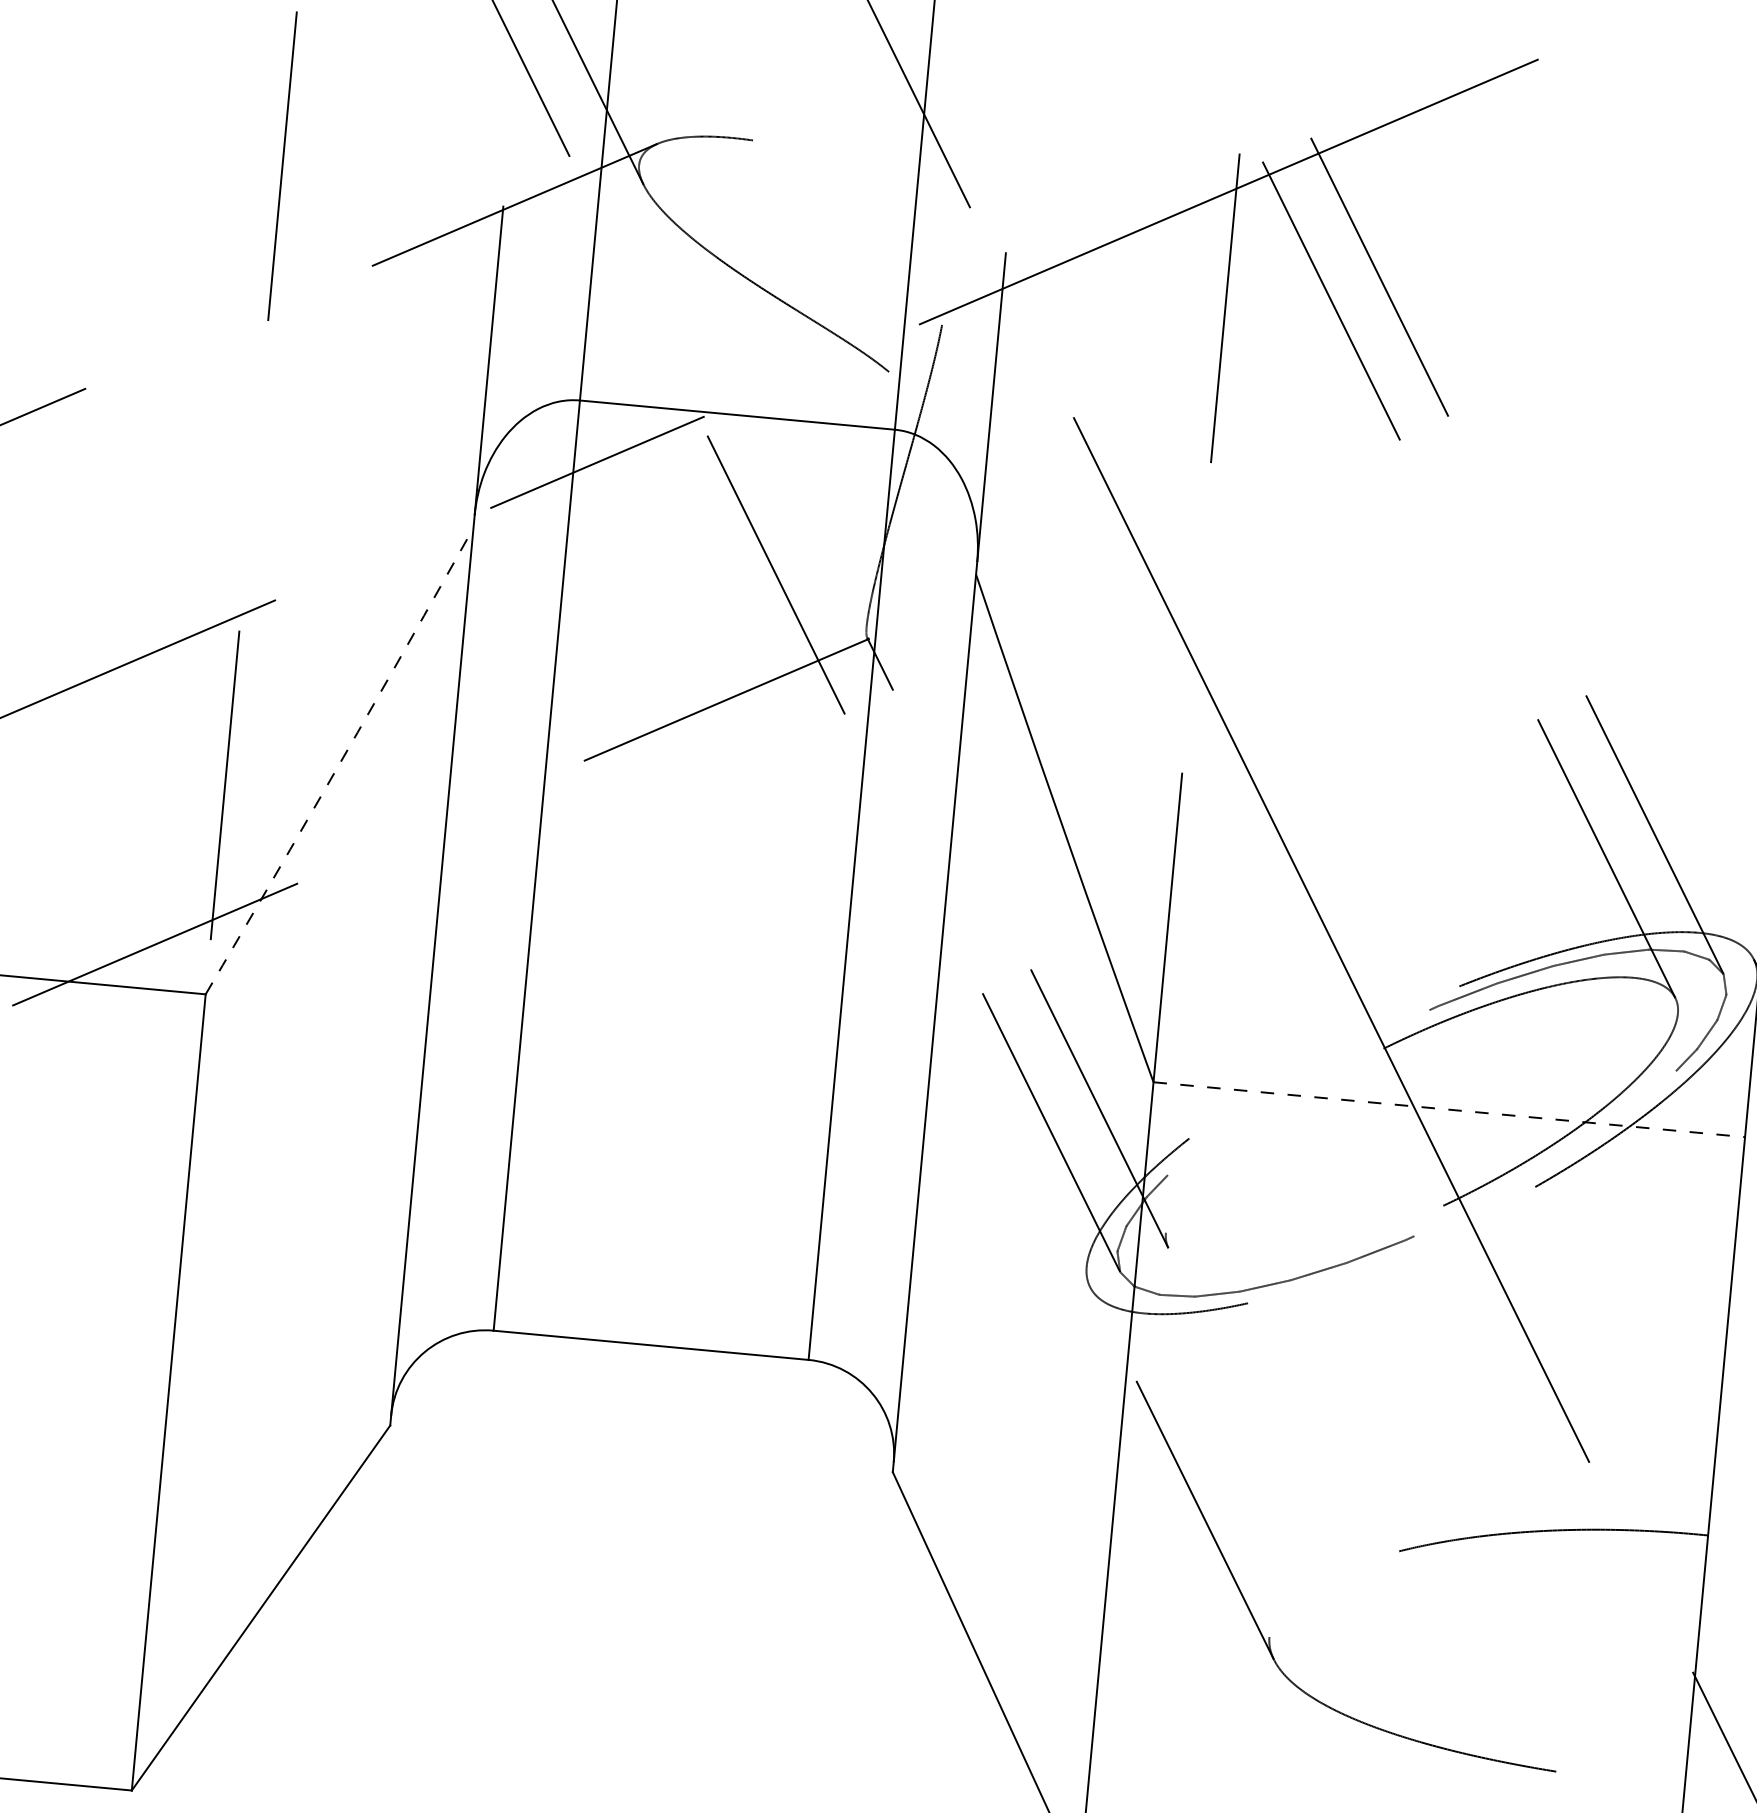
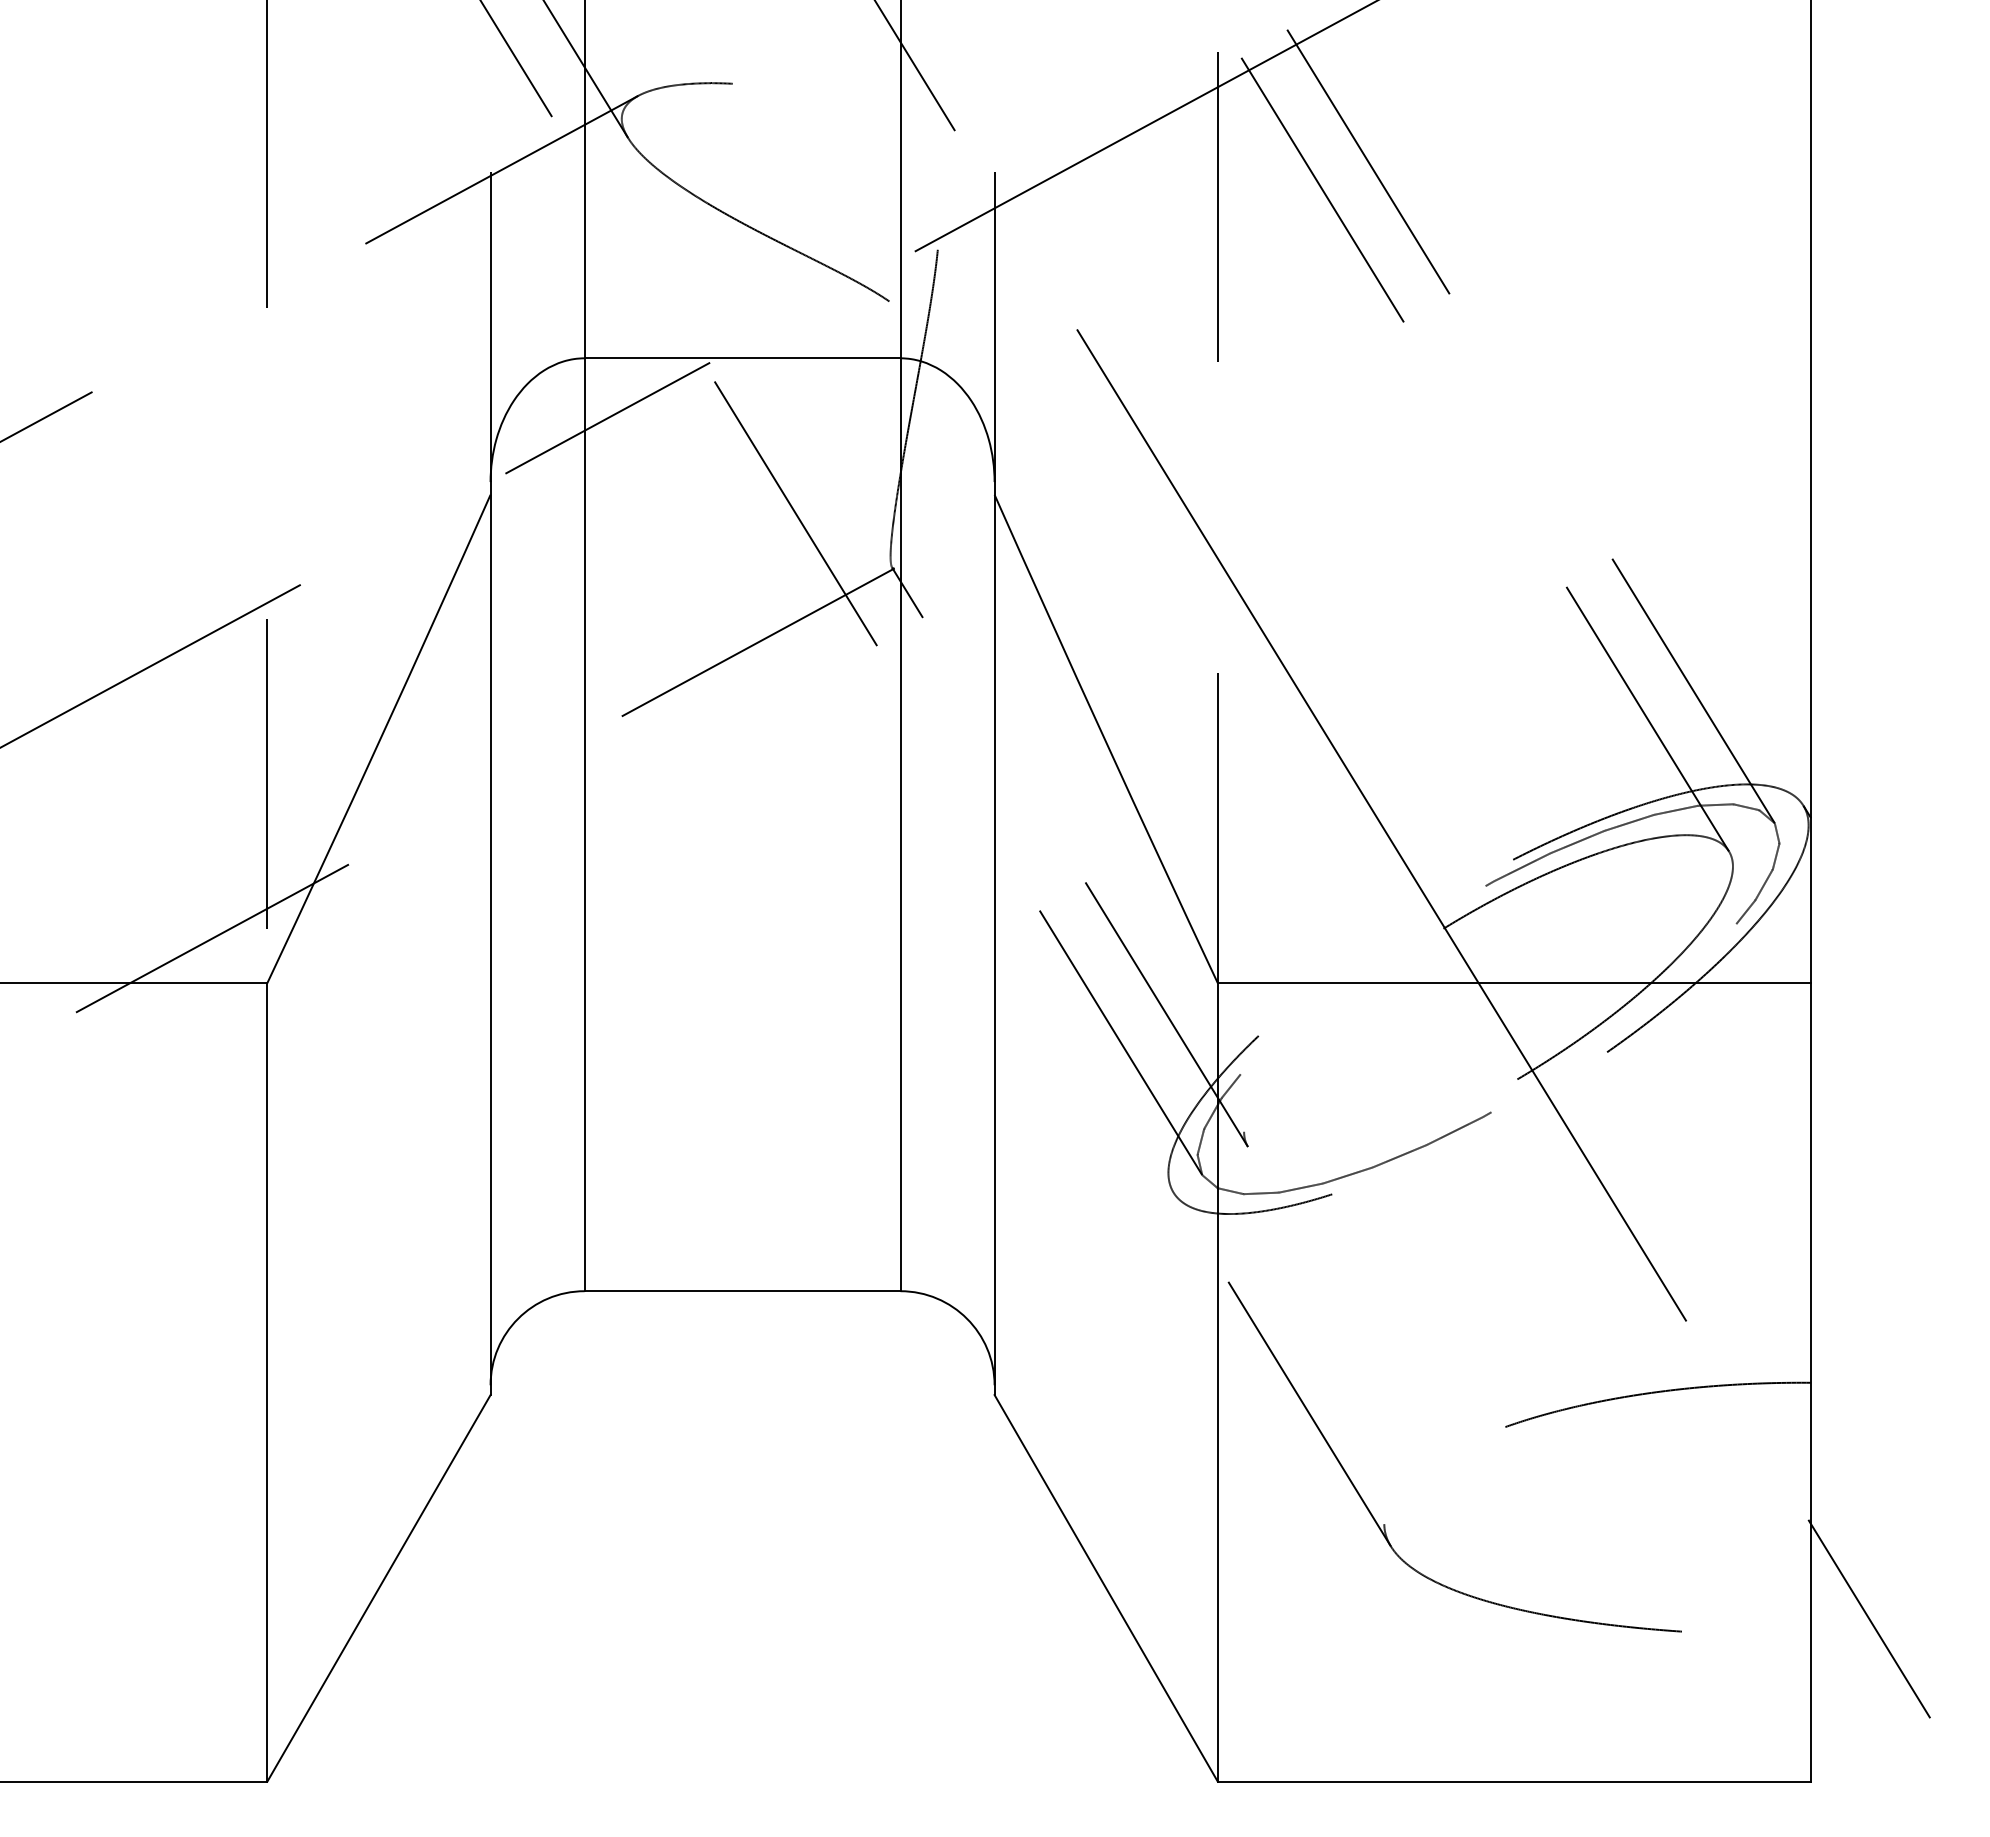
arc: (341, 761) -> (380, 739), dashed -> solid
line: (1449, 1109) -> (1514, 983), dashed -> solid

